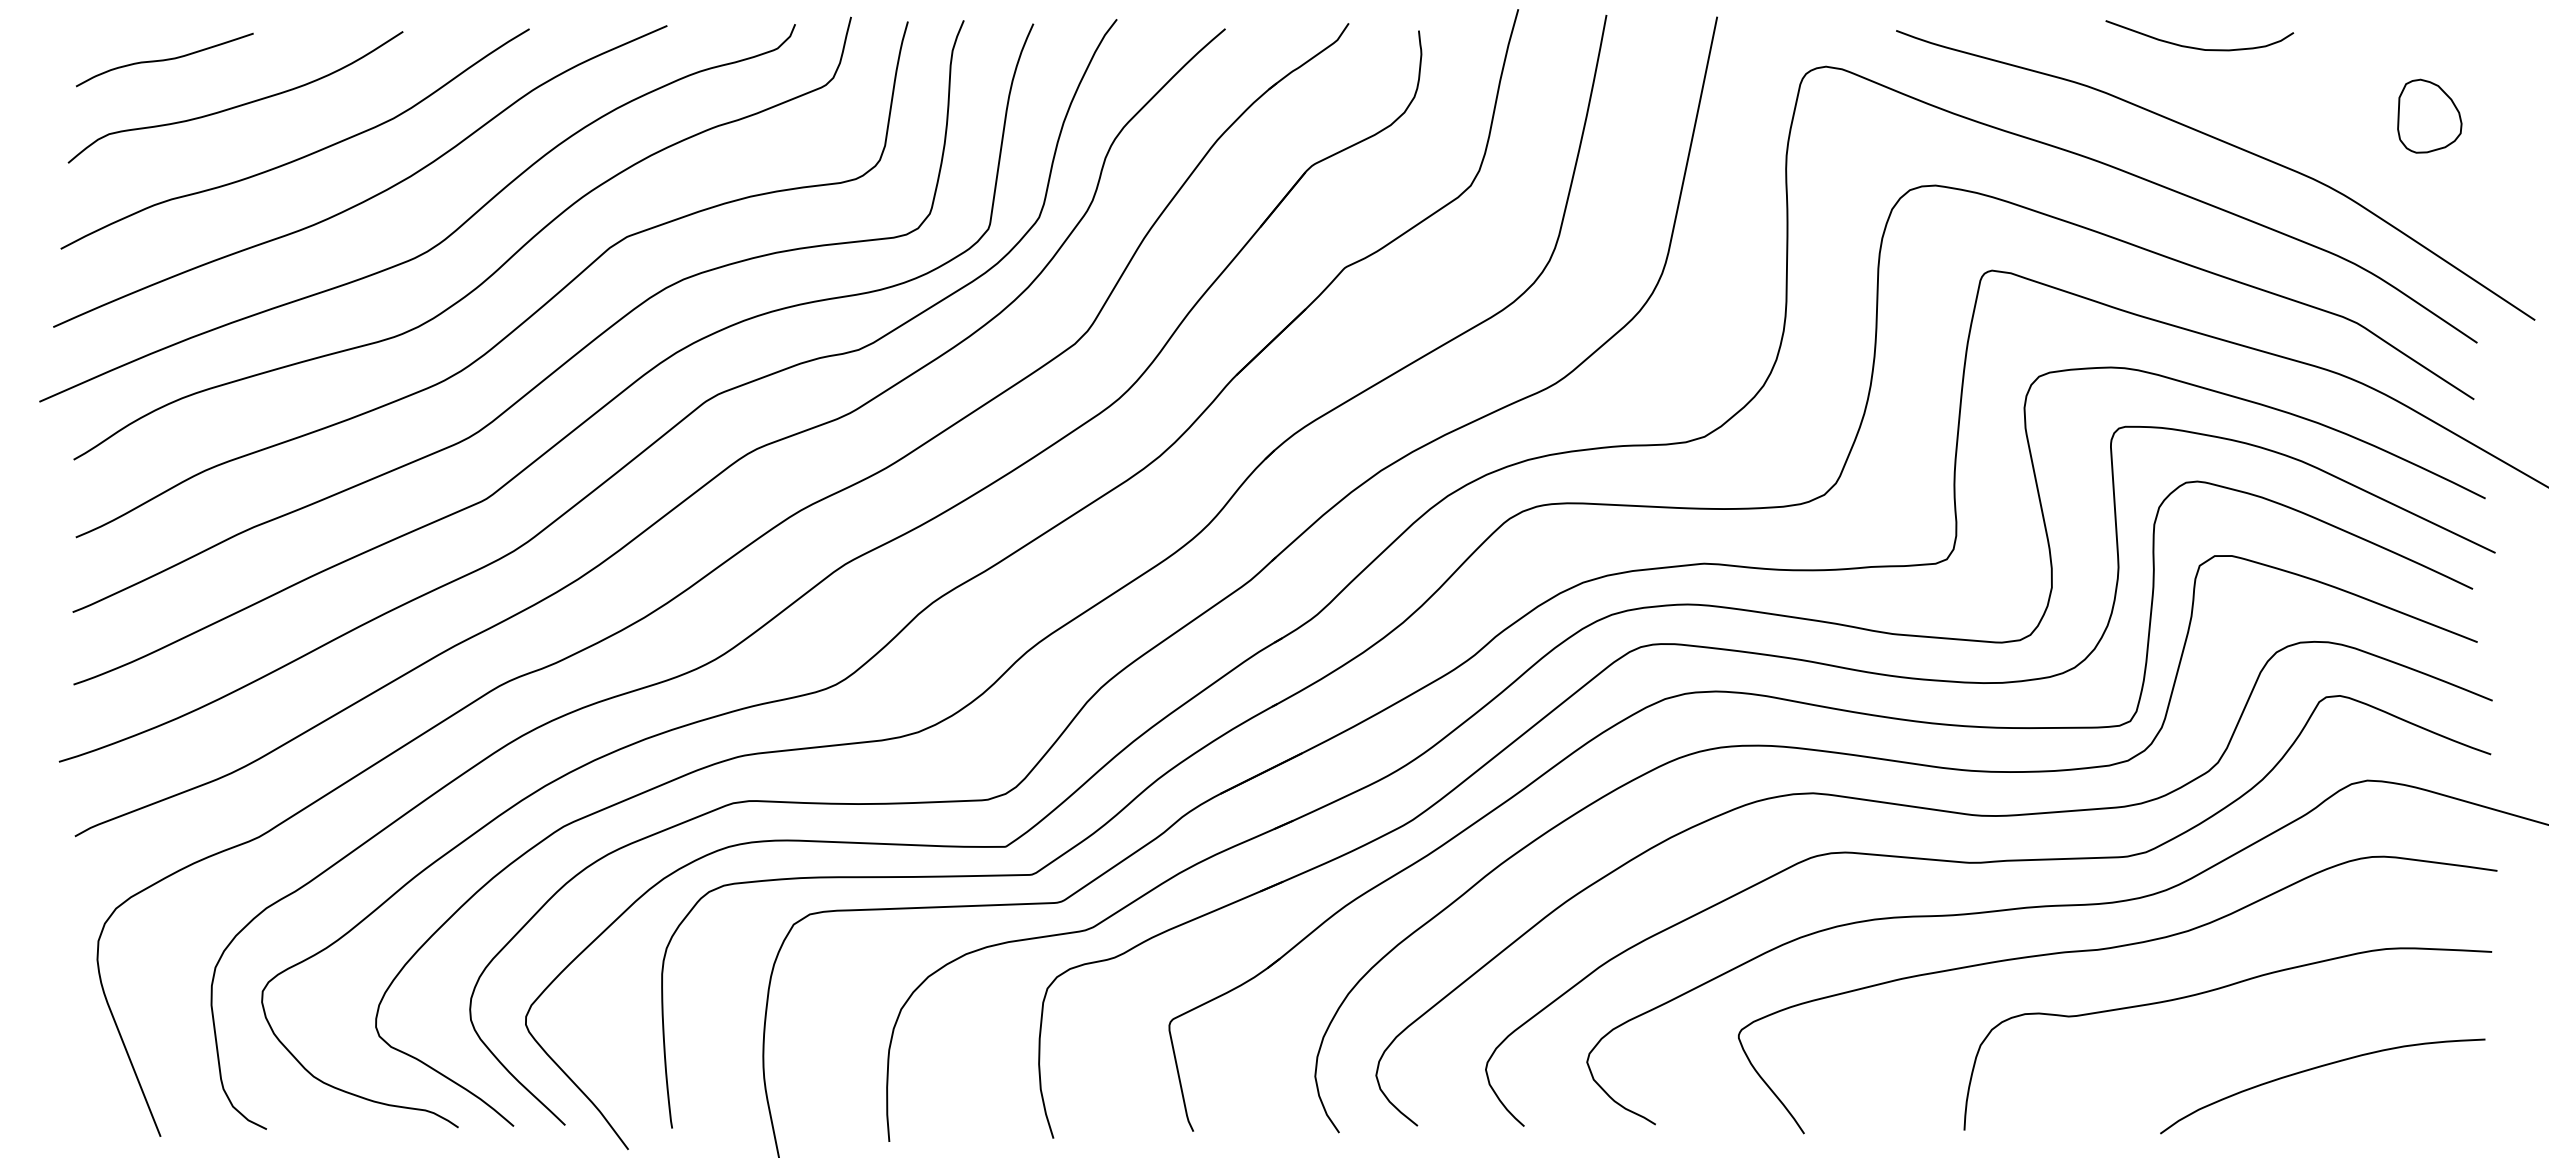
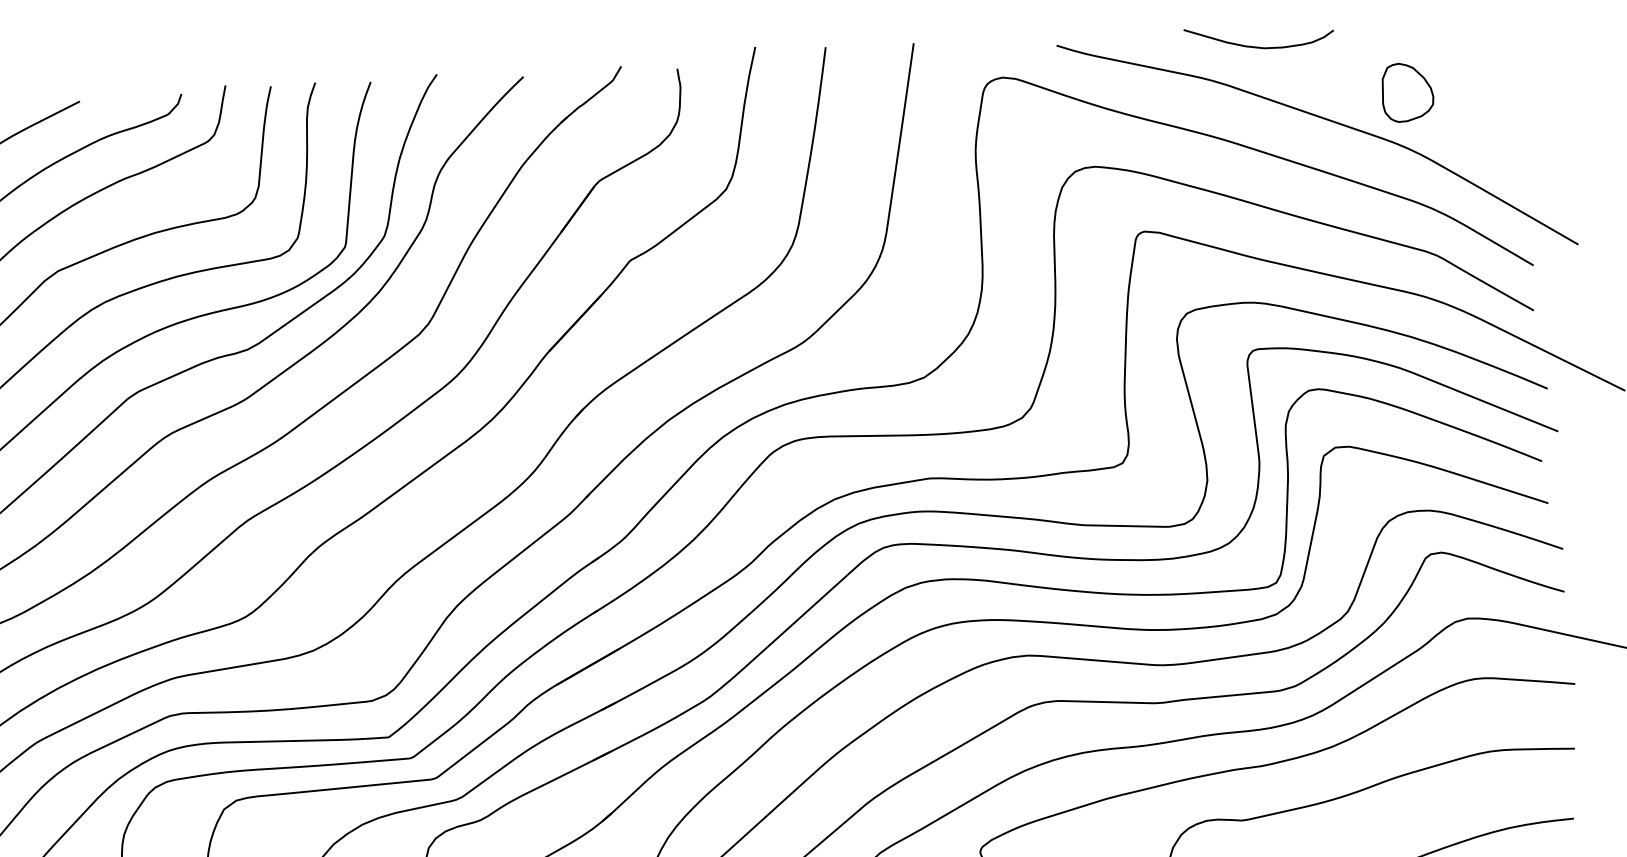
curve: (2197, 47) -> (1257, 46), moved
part: (2429, 115) -> (1407, 91), moved

